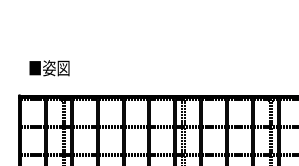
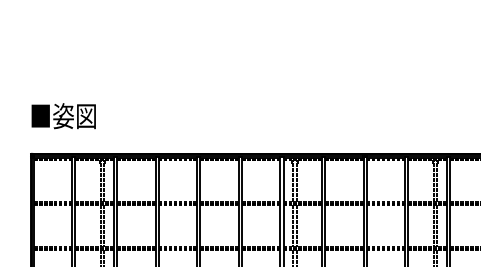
text: (49, 68) -> (63, 116), moved

